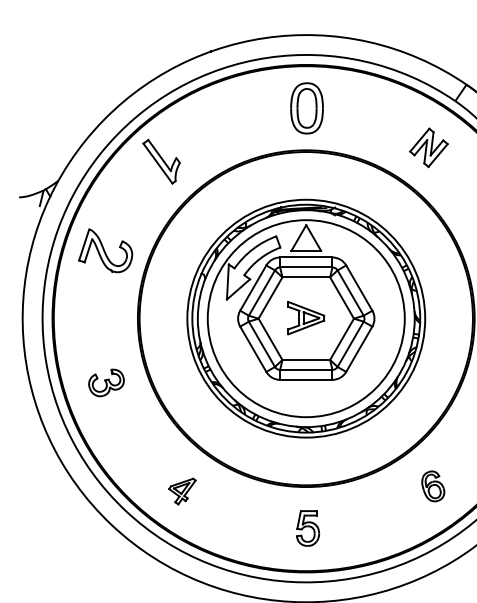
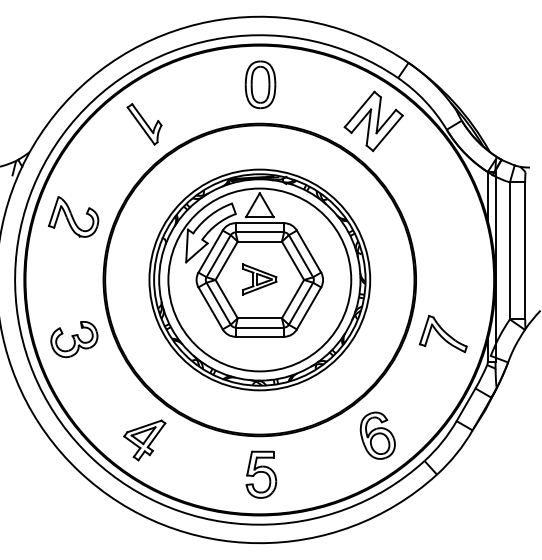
part: (428, 147) -> (373, 121), size x1.67
part: (161, 161) -> (144, 124), moved
part: (106, 382) -> (74, 339), size x1.43
part: (433, 486) -> (377, 435), size x1.67
part: (182, 491) -> (144, 440), size x1.67
part: (308, 528) -> (261, 474), size x1.43

